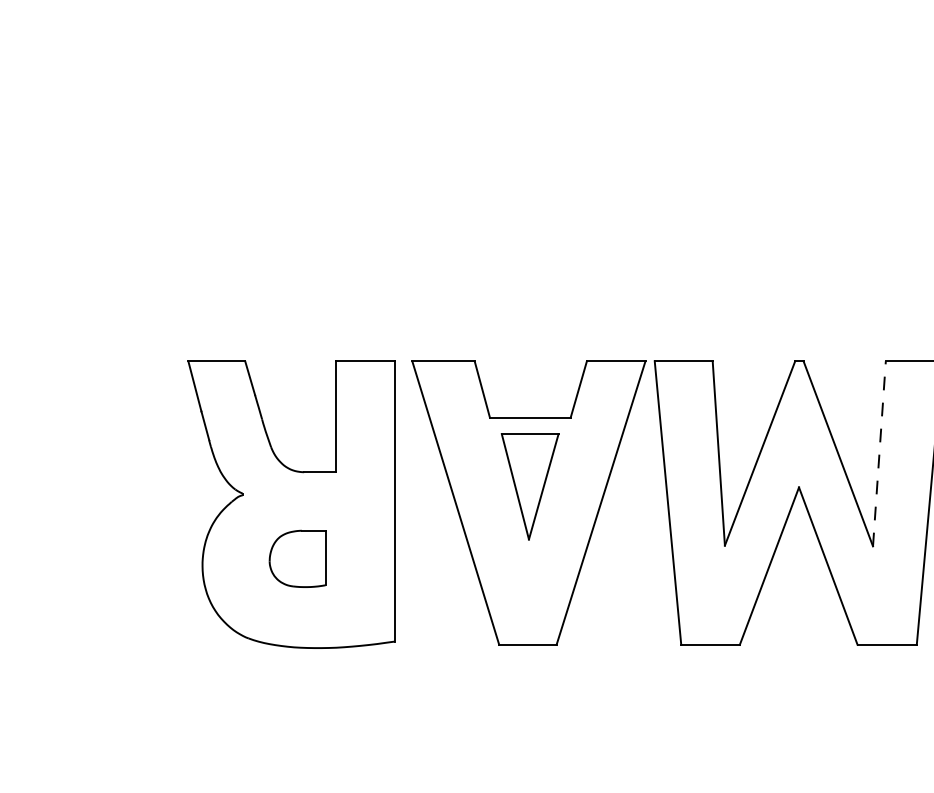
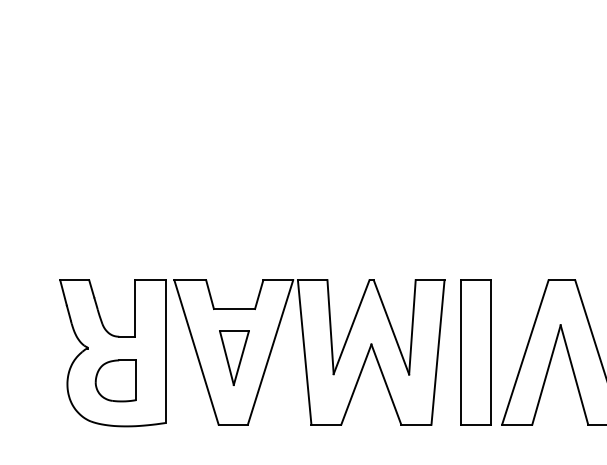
line: (879, 452) -> (412, 326), dashed -> solid
part: (530, 485) -> (234, 357), moved
part: (296, 558) -> (115, 380), size x1.43

